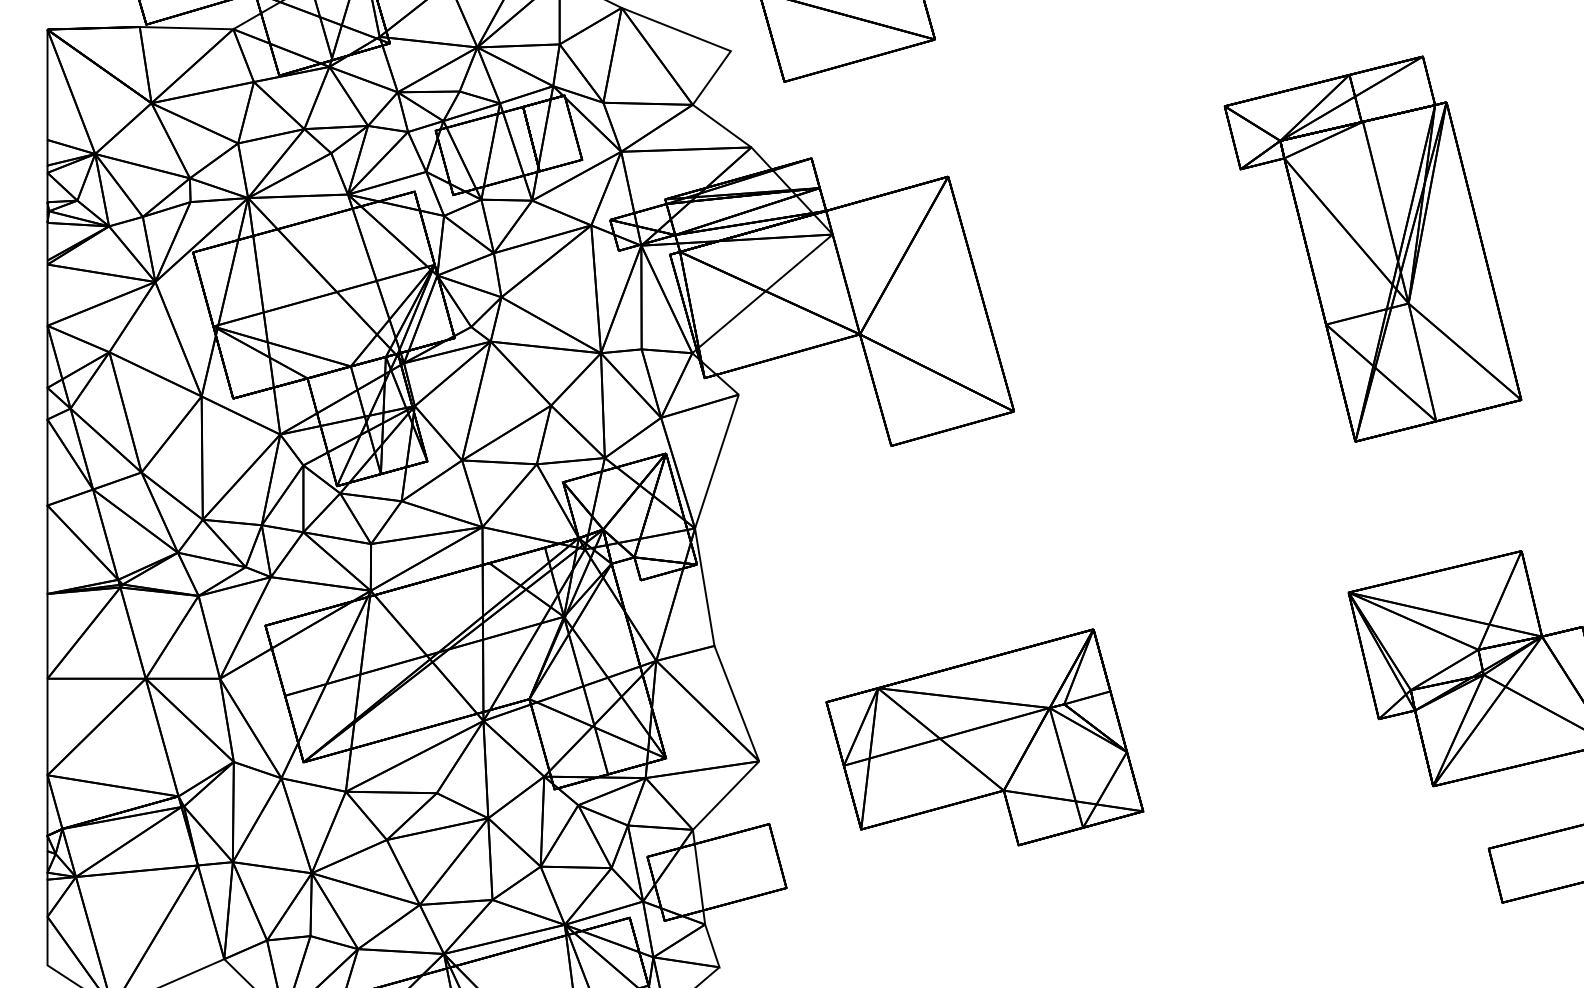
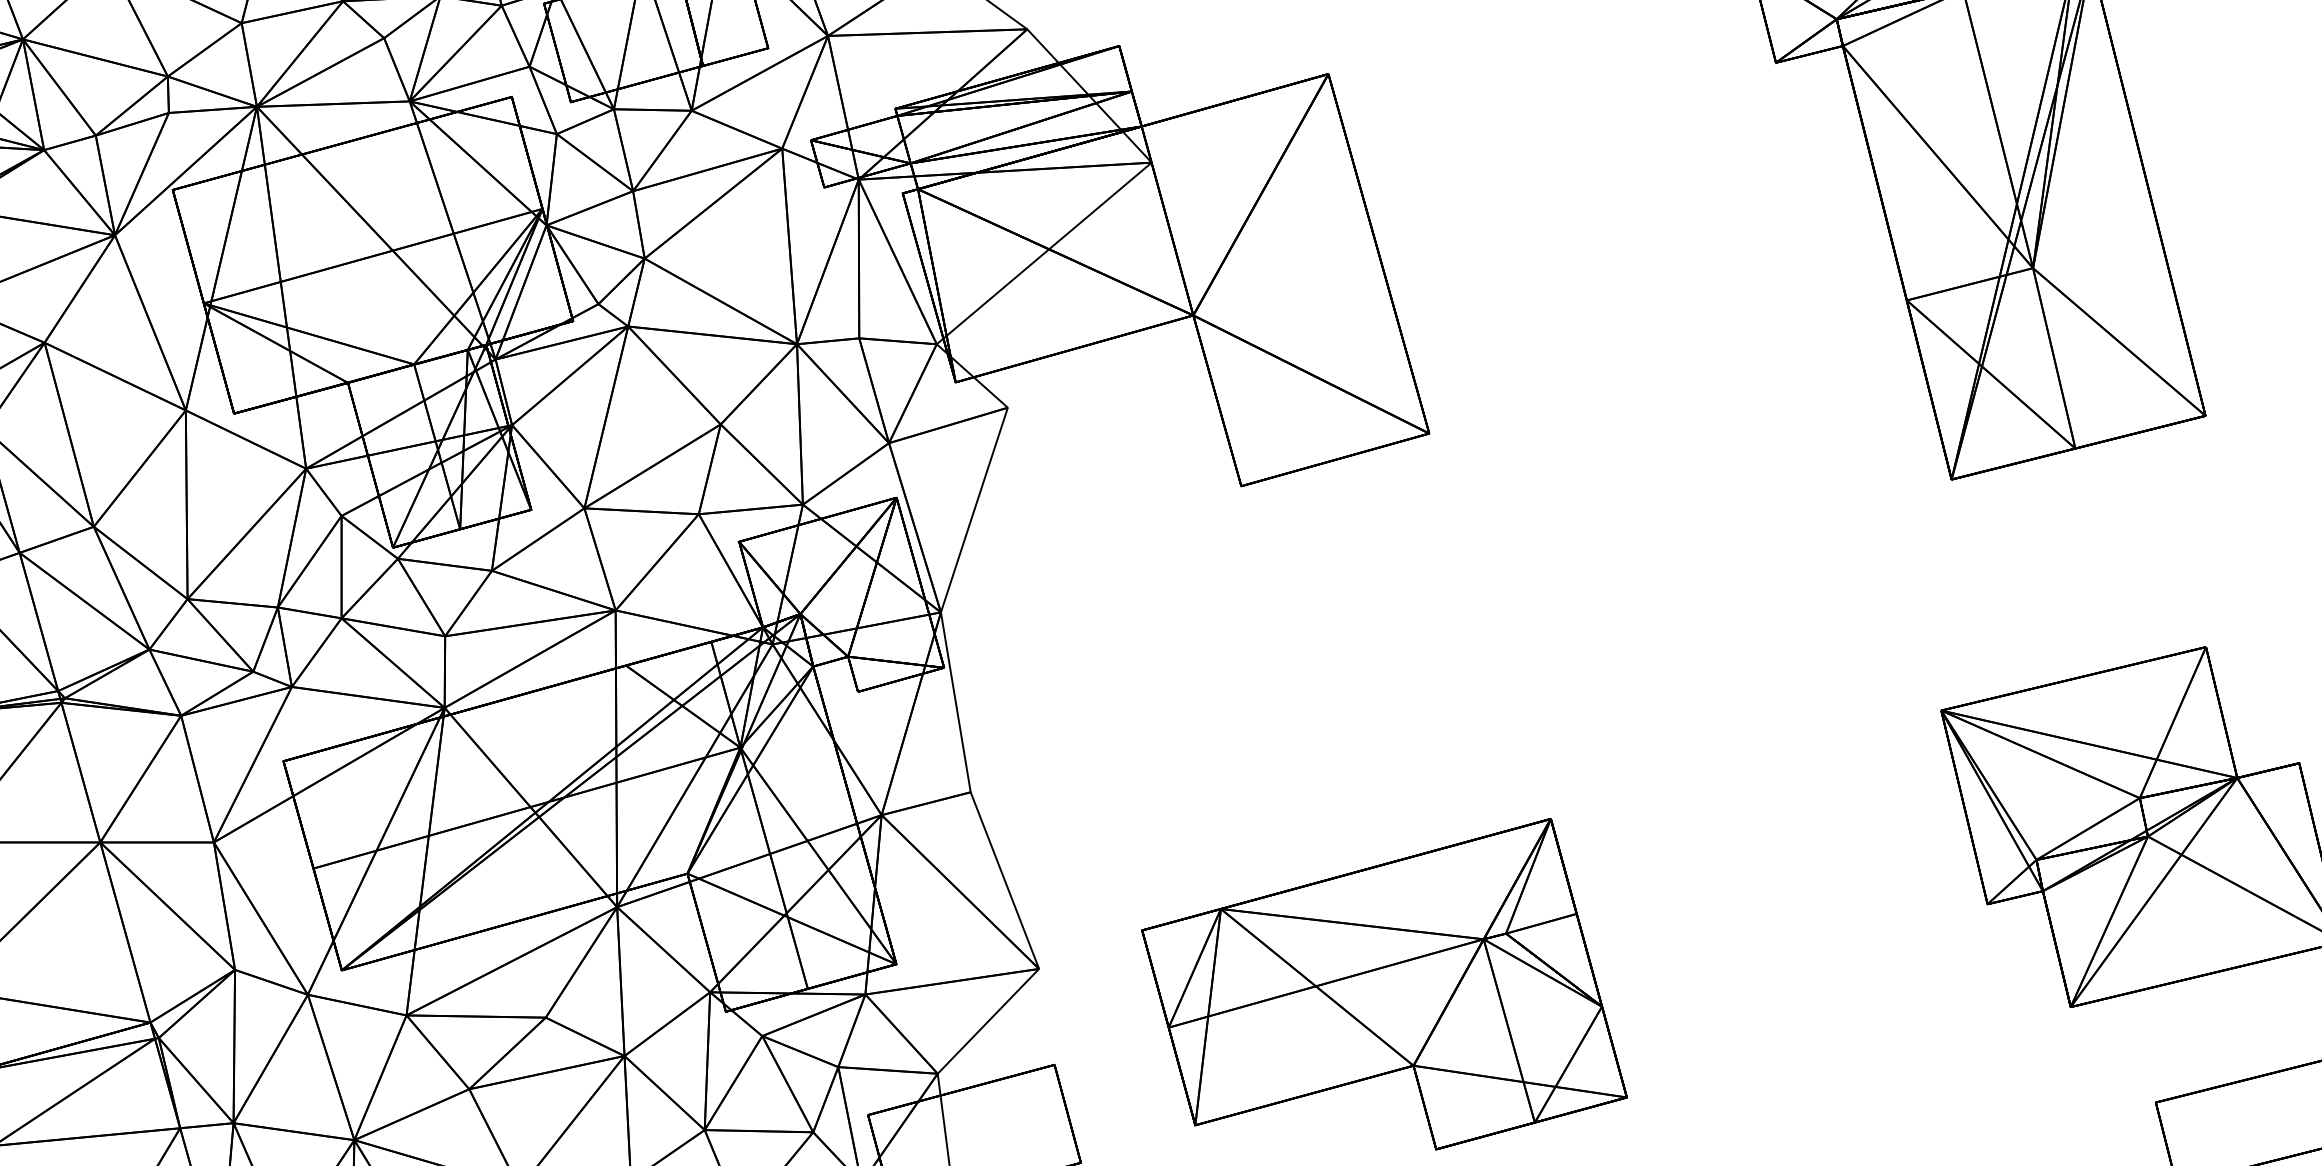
part: (984, 737) -> (1383, 984), moved

